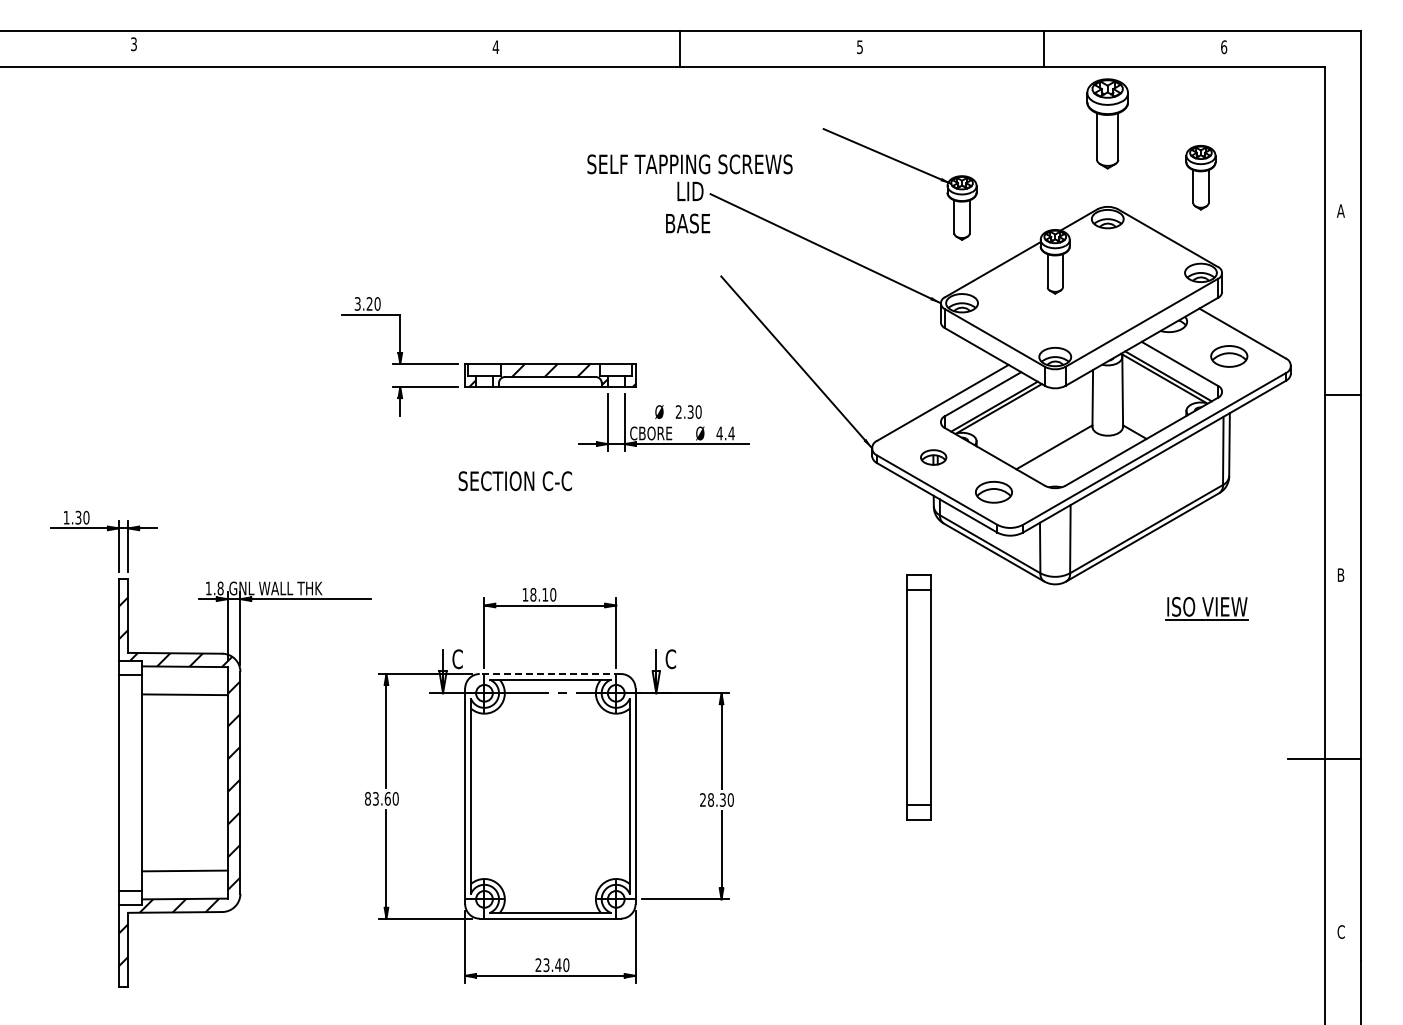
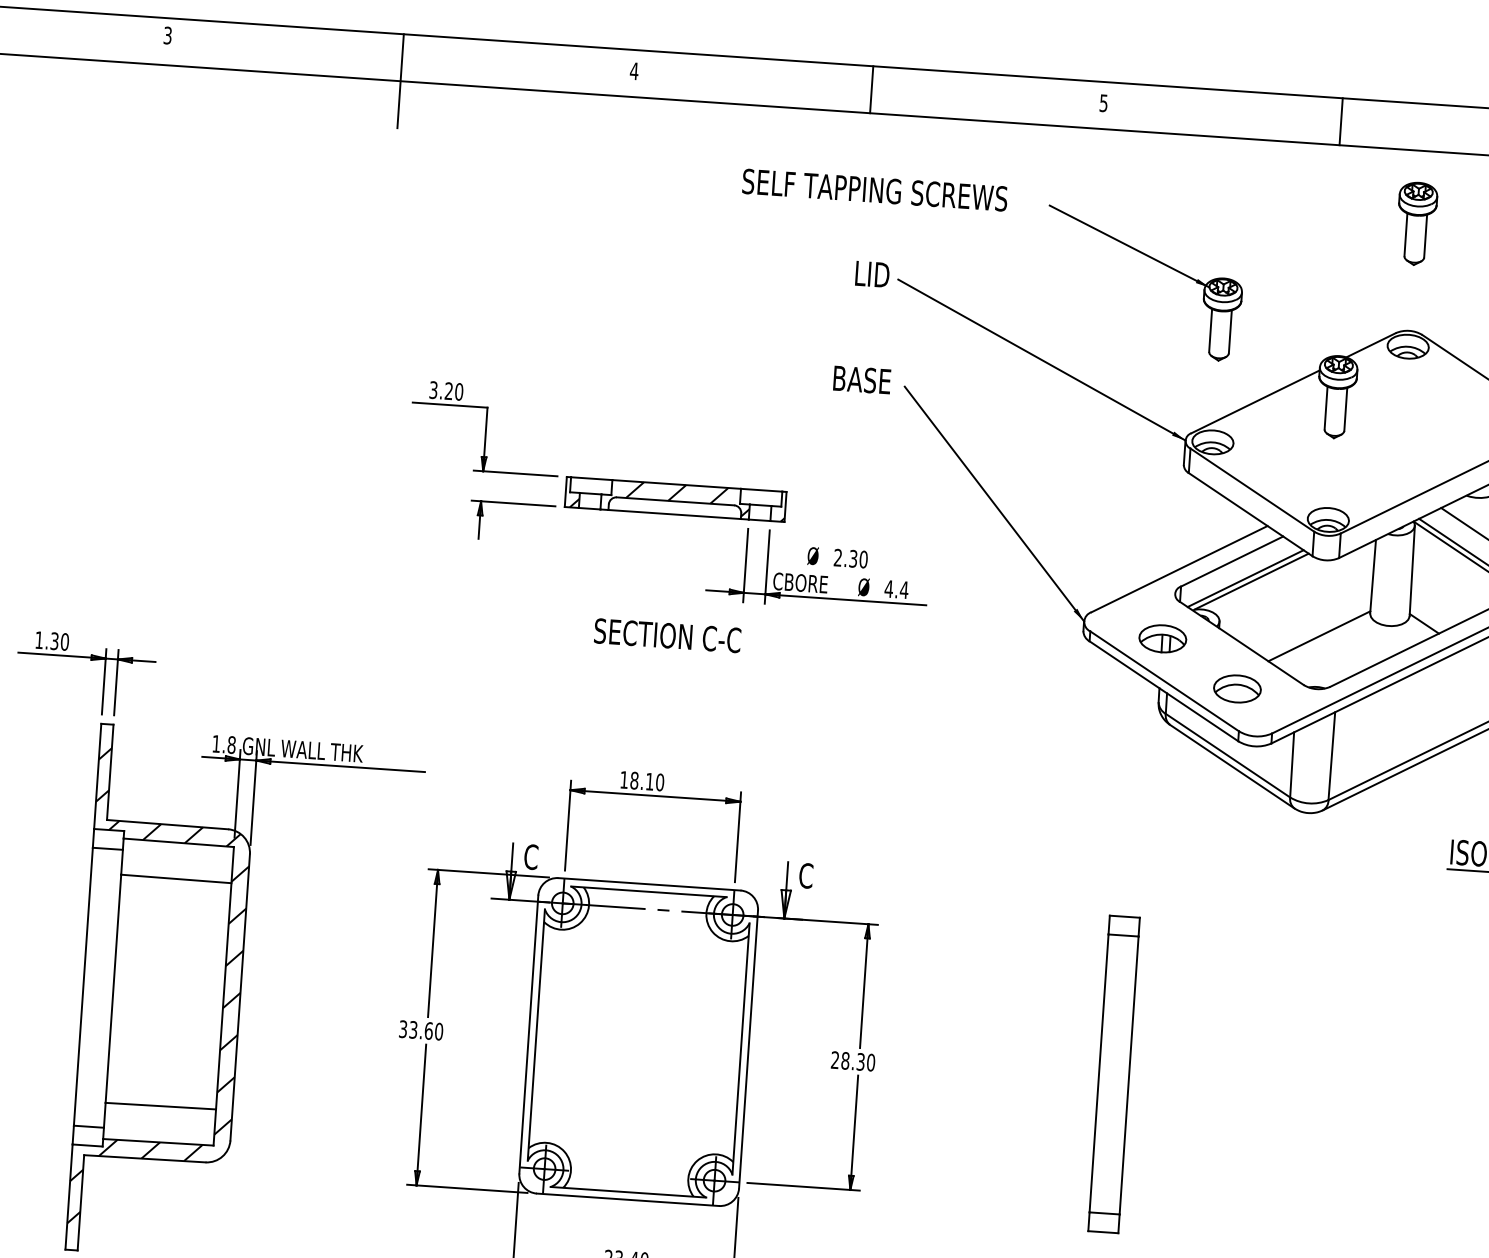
line: (316, 66) -> (401, 80), added
part: (1107, 123) -> (1416, 223), size x0.71
text: (689, 164) -> (874, 190), moved
text: (688, 223) -> (862, 379), moved
part: (933, 457) -> (1162, 638), size x1.43
text: (514, 481) -> (666, 636), moved
line: (550, 674) -> (649, 884), dashed -> solid
part: (918, 697) -> (1113, 1074), moved
text: (367, 798) -> (402, 1028), 83.60 -> 33.60

